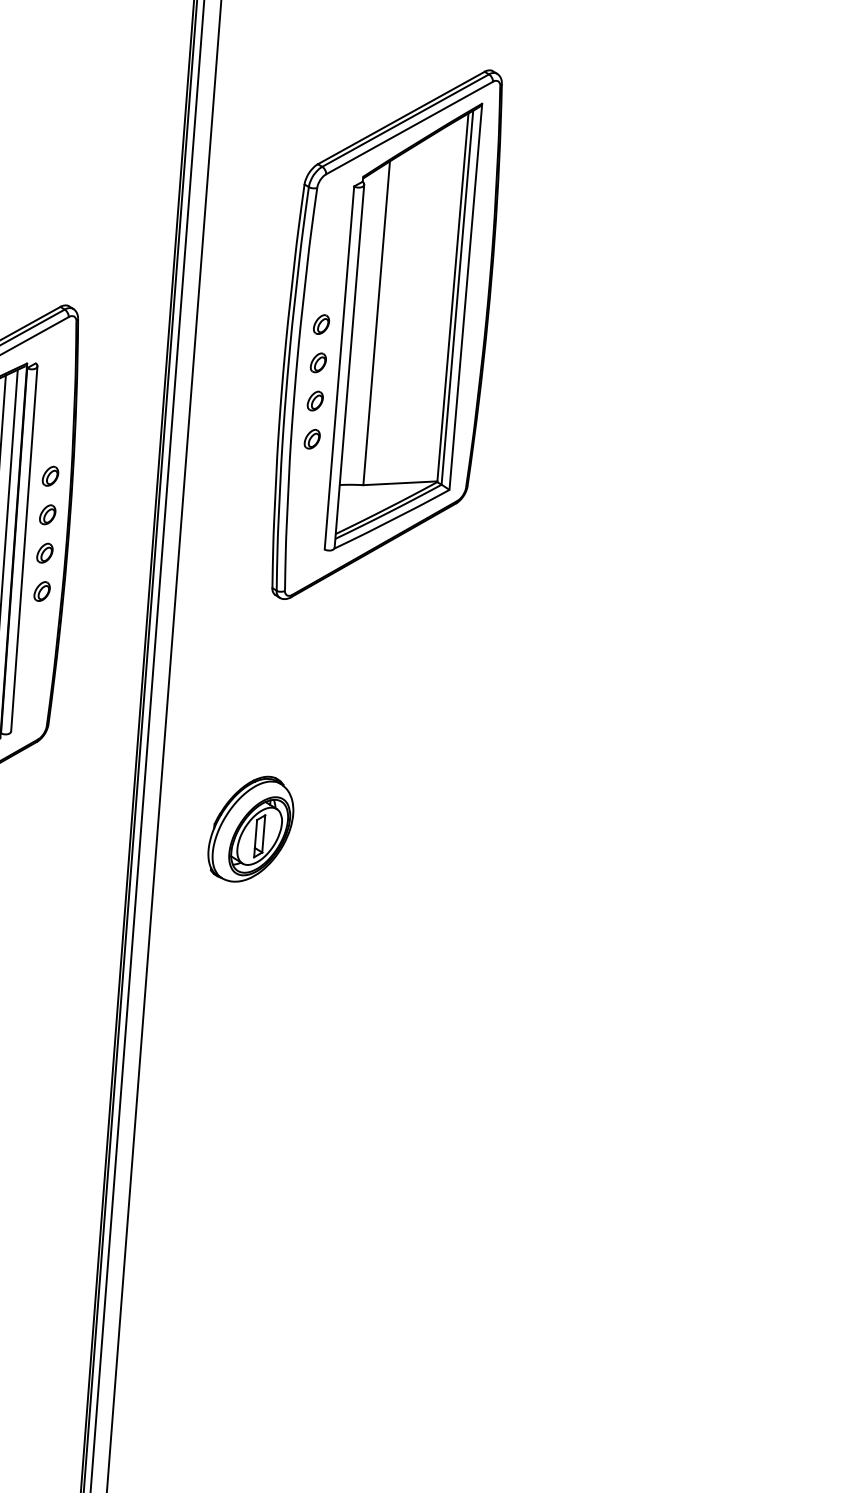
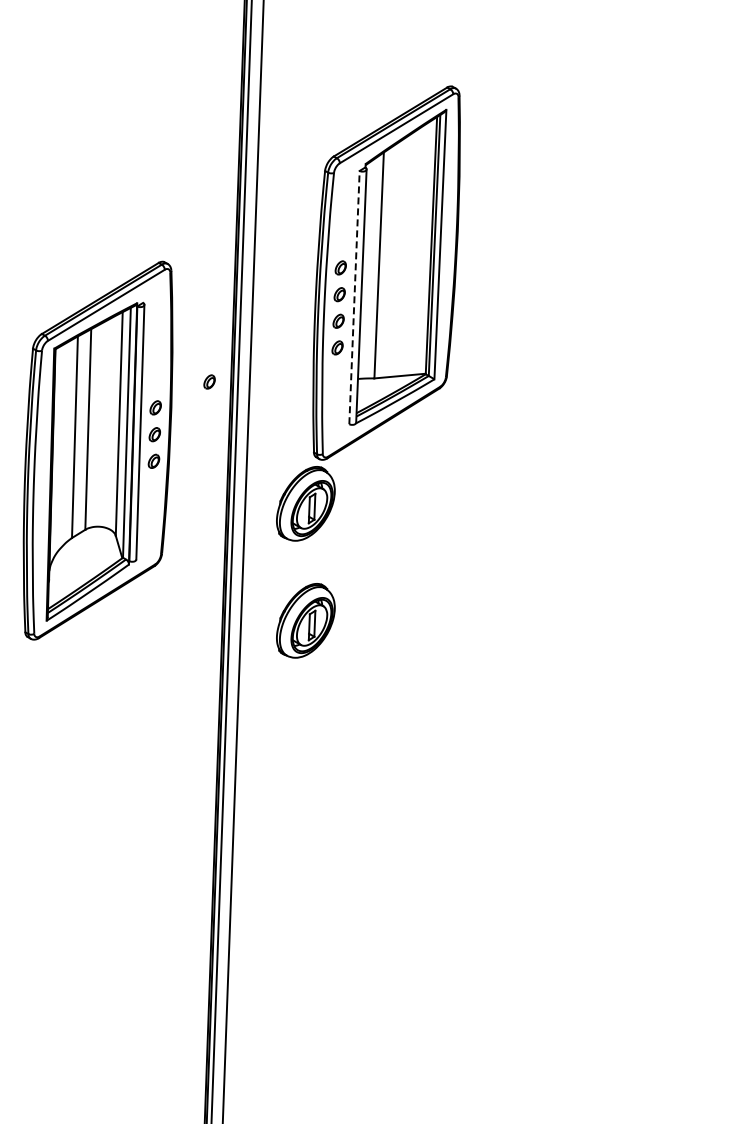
line: (339, 367) -> (354, 297), solid -> dashed
part: (50, 475) -> (209, 381), moved
part: (257, 660) -> (305, 503), added

